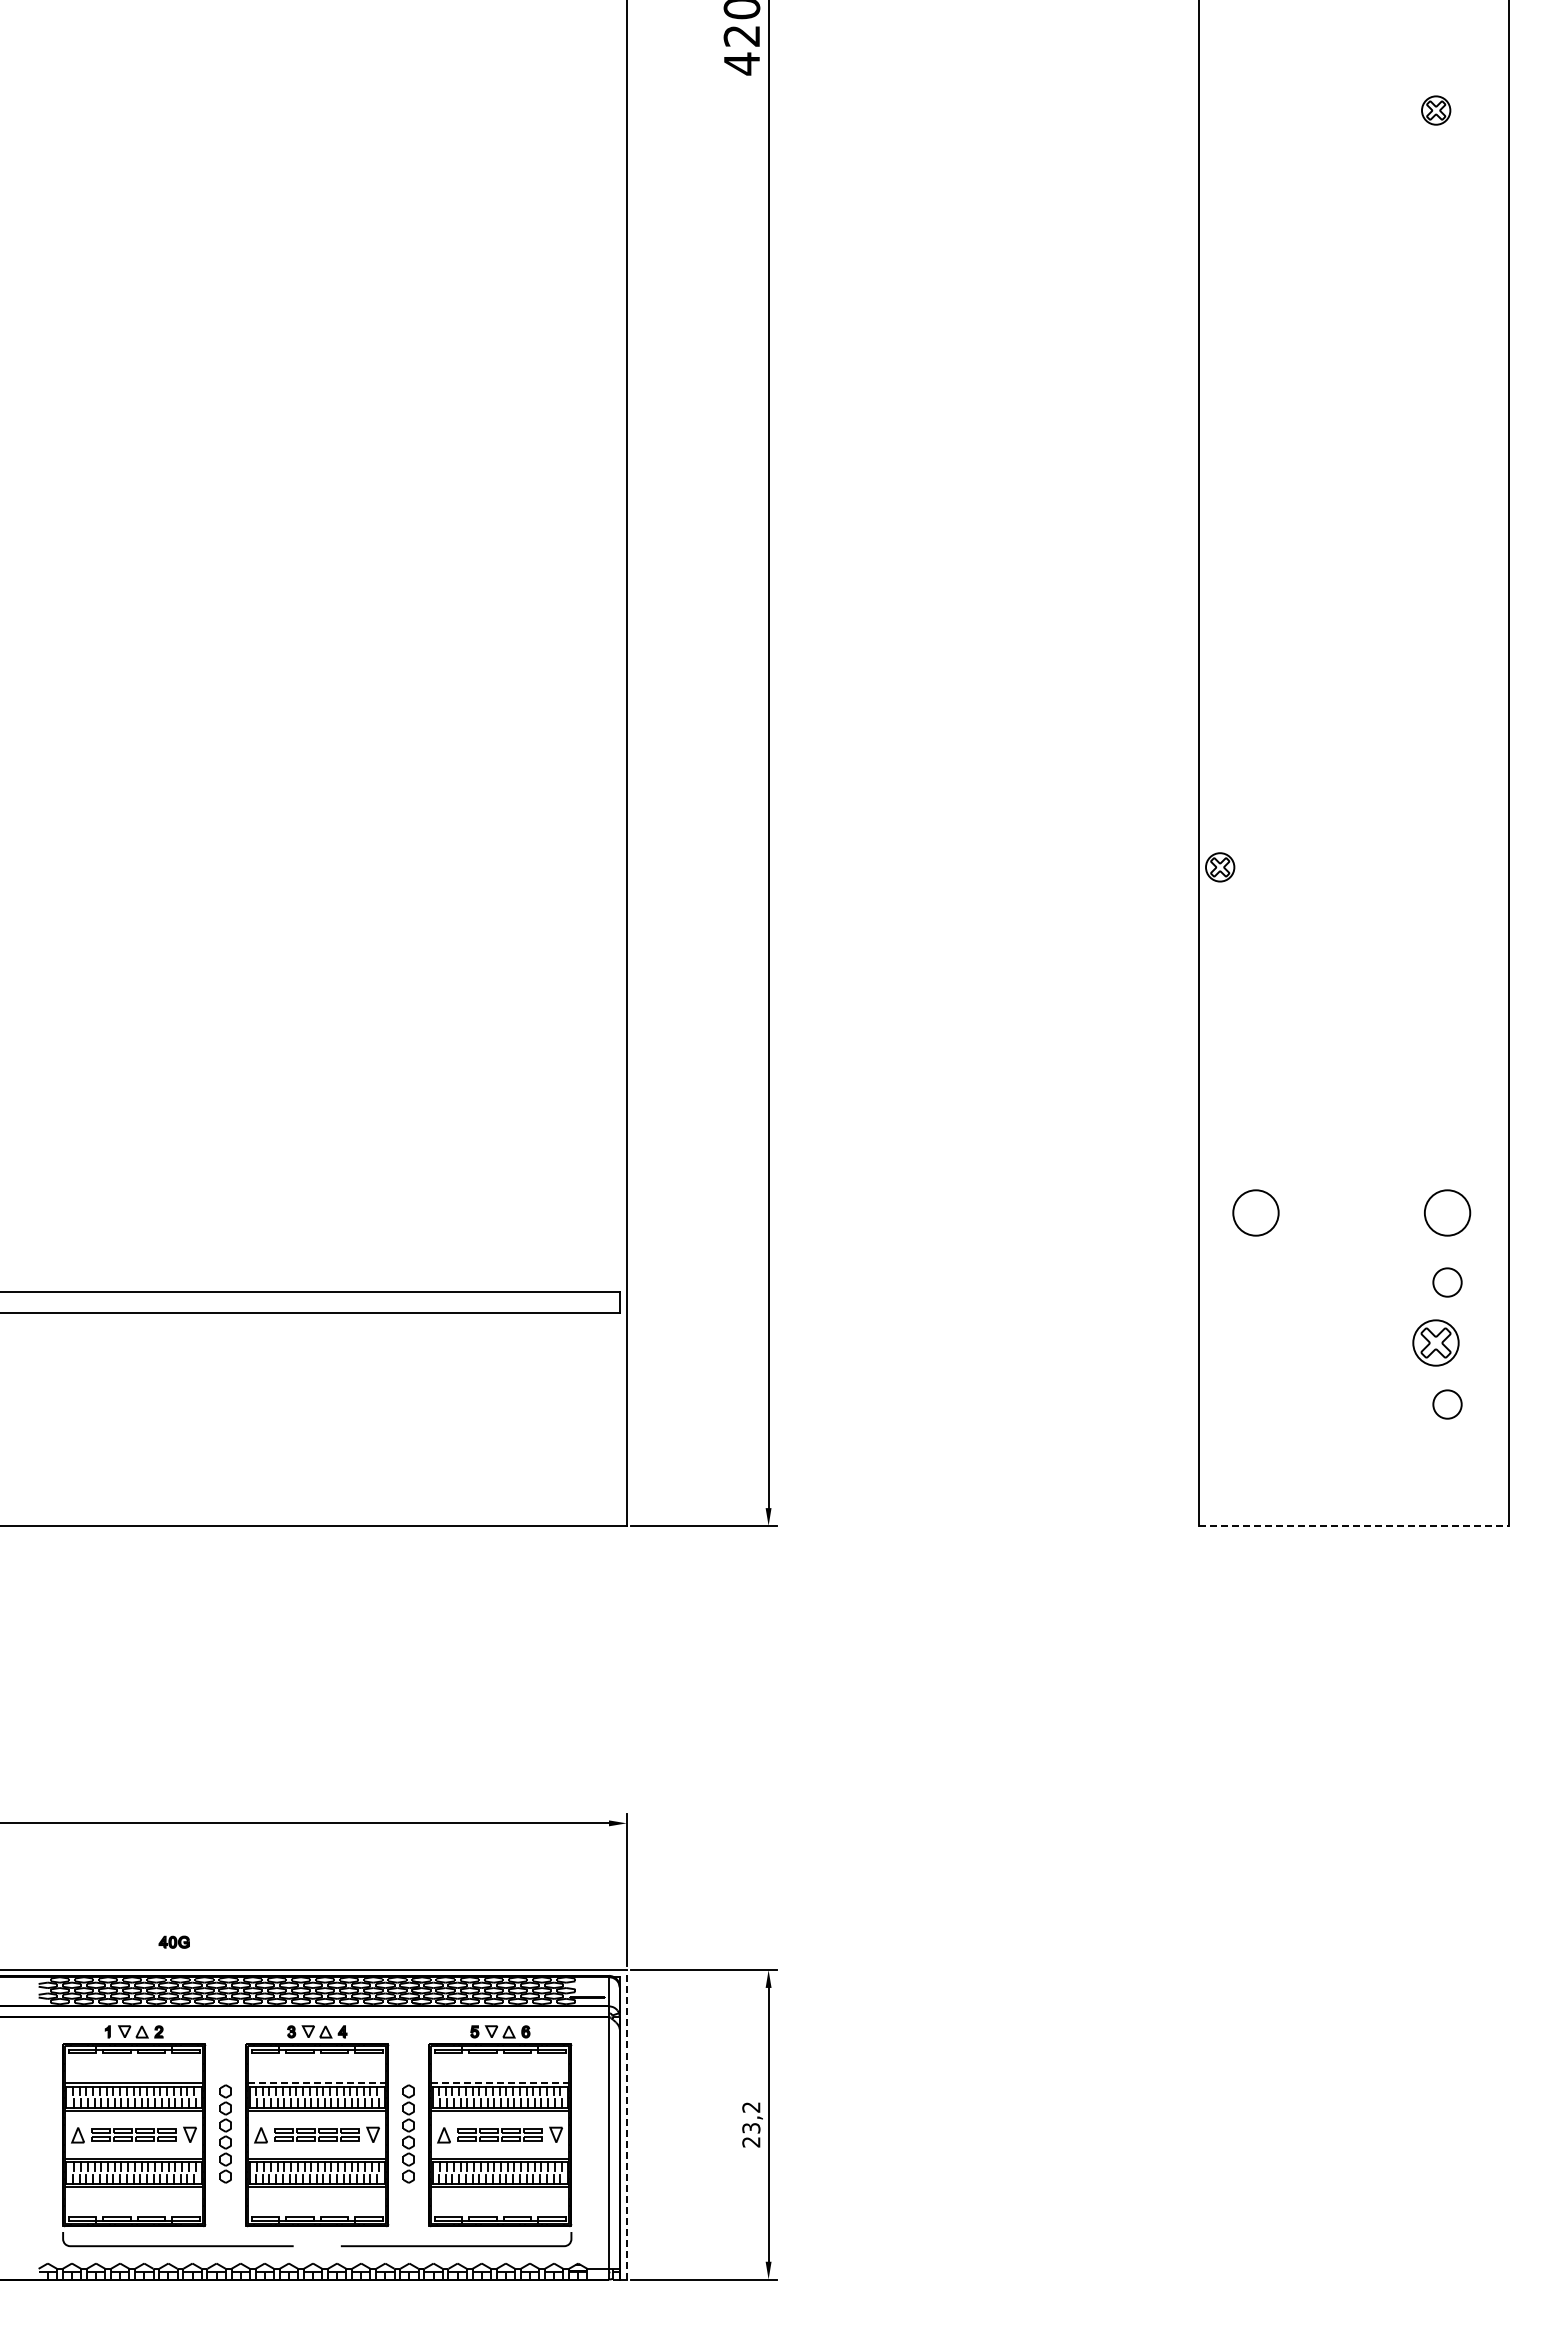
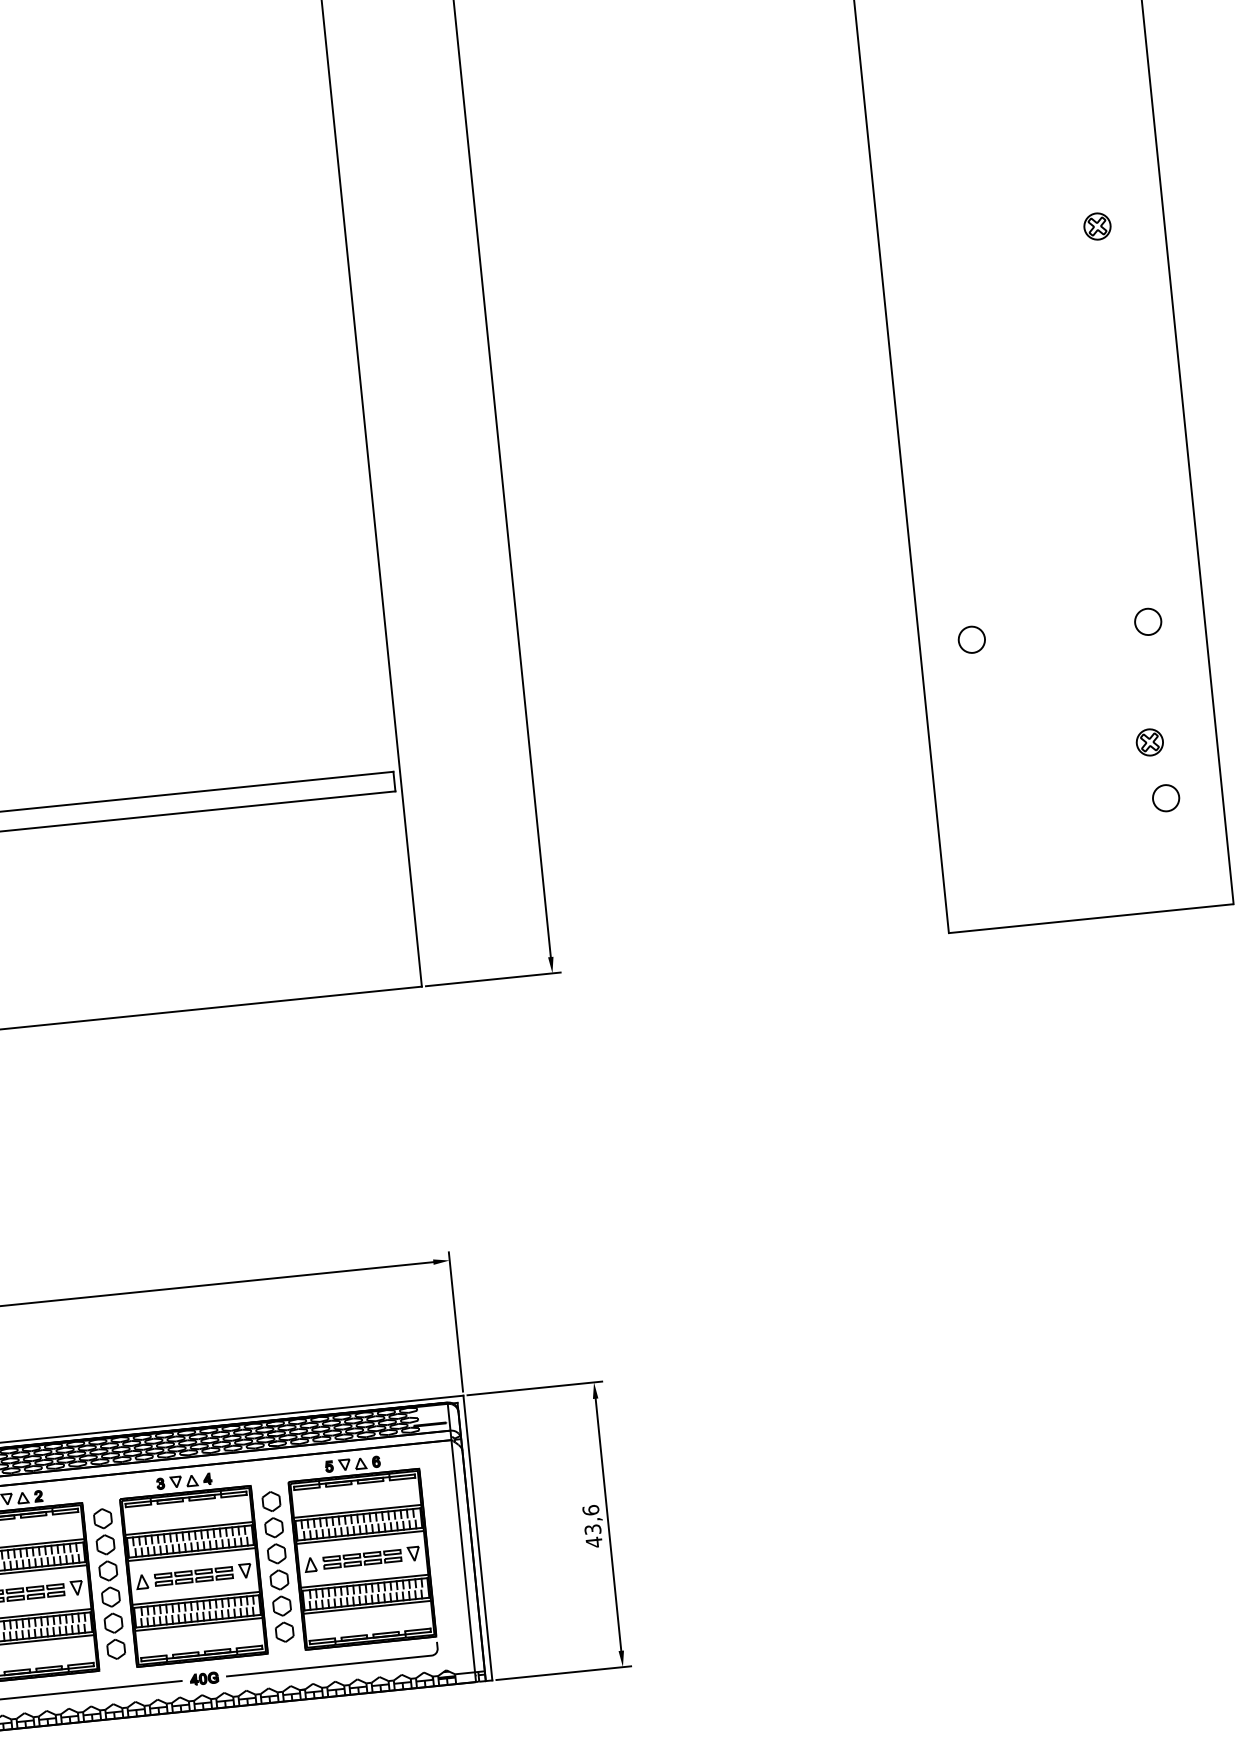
part: (1220, 867) -> (1097, 226), moved
circle: (1255, 1212) -> (971, 639), size x0.62
circle: (1447, 1212) -> (1148, 621), size x0.62
circle: (1447, 1282) -> (1154, 685), removed
part: (1436, 1342) -> (1150, 742), size x0.62
line: (1353, 1525) -> (1090, 918), dashed -> solid
part: (173, 1941) -> (203, 1678), moved
line: (317, 2082) -> (189, 1527), dashed -> solid
line: (500, 2082) -> (357, 1510), dashed -> solid
line: (626, 2124) -> (477, 1537), dashed -> solid
text: (751, 2124) -> (592, 1526), 23,2 -> 43,6
part: (225, 2133) -> (109, 1583), size x1.67
part: (408, 2133) -> (277, 1566), size x1.67

